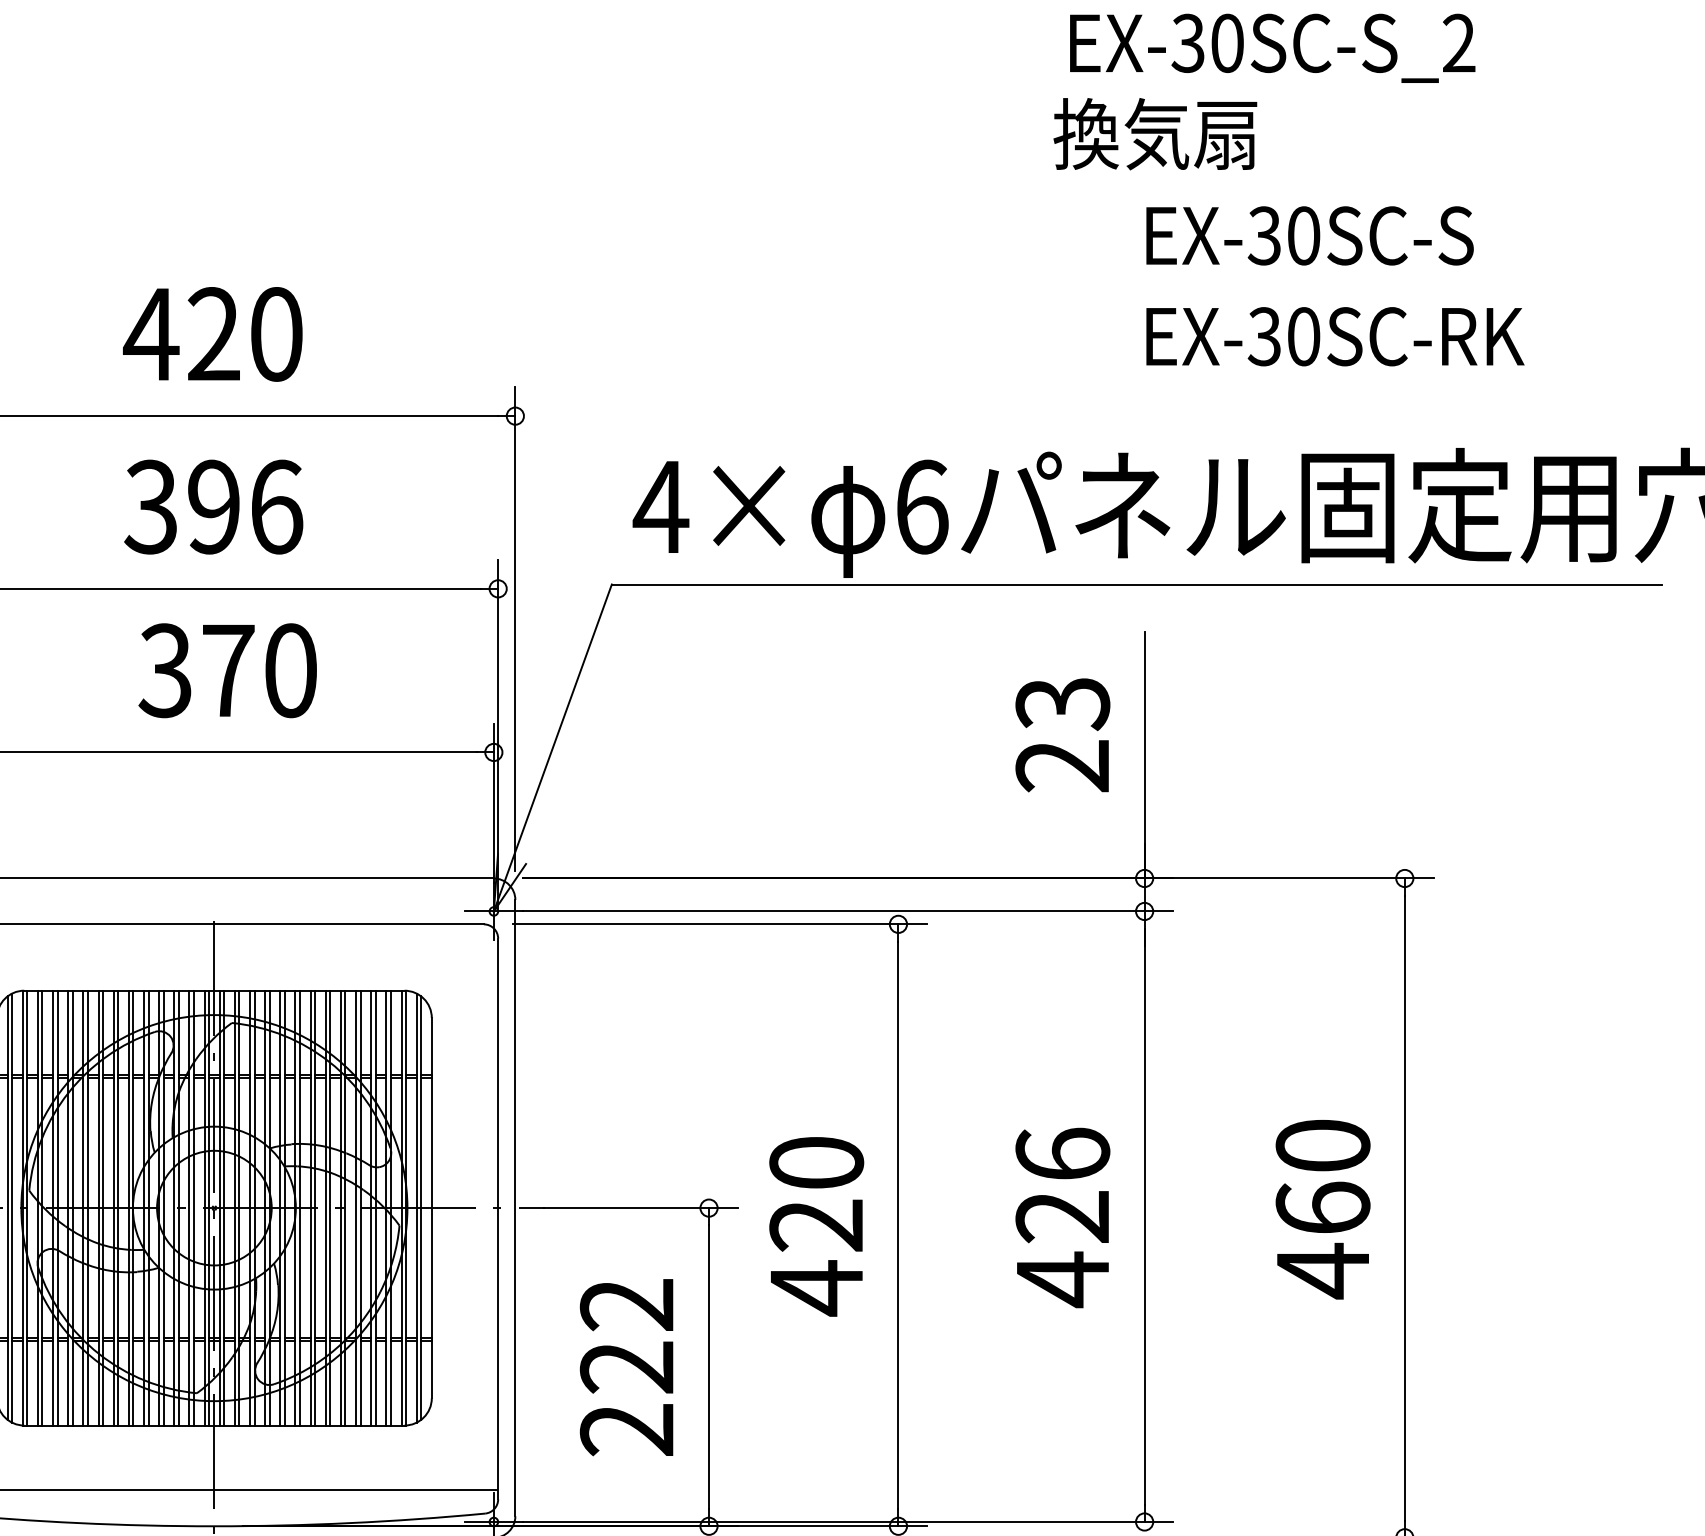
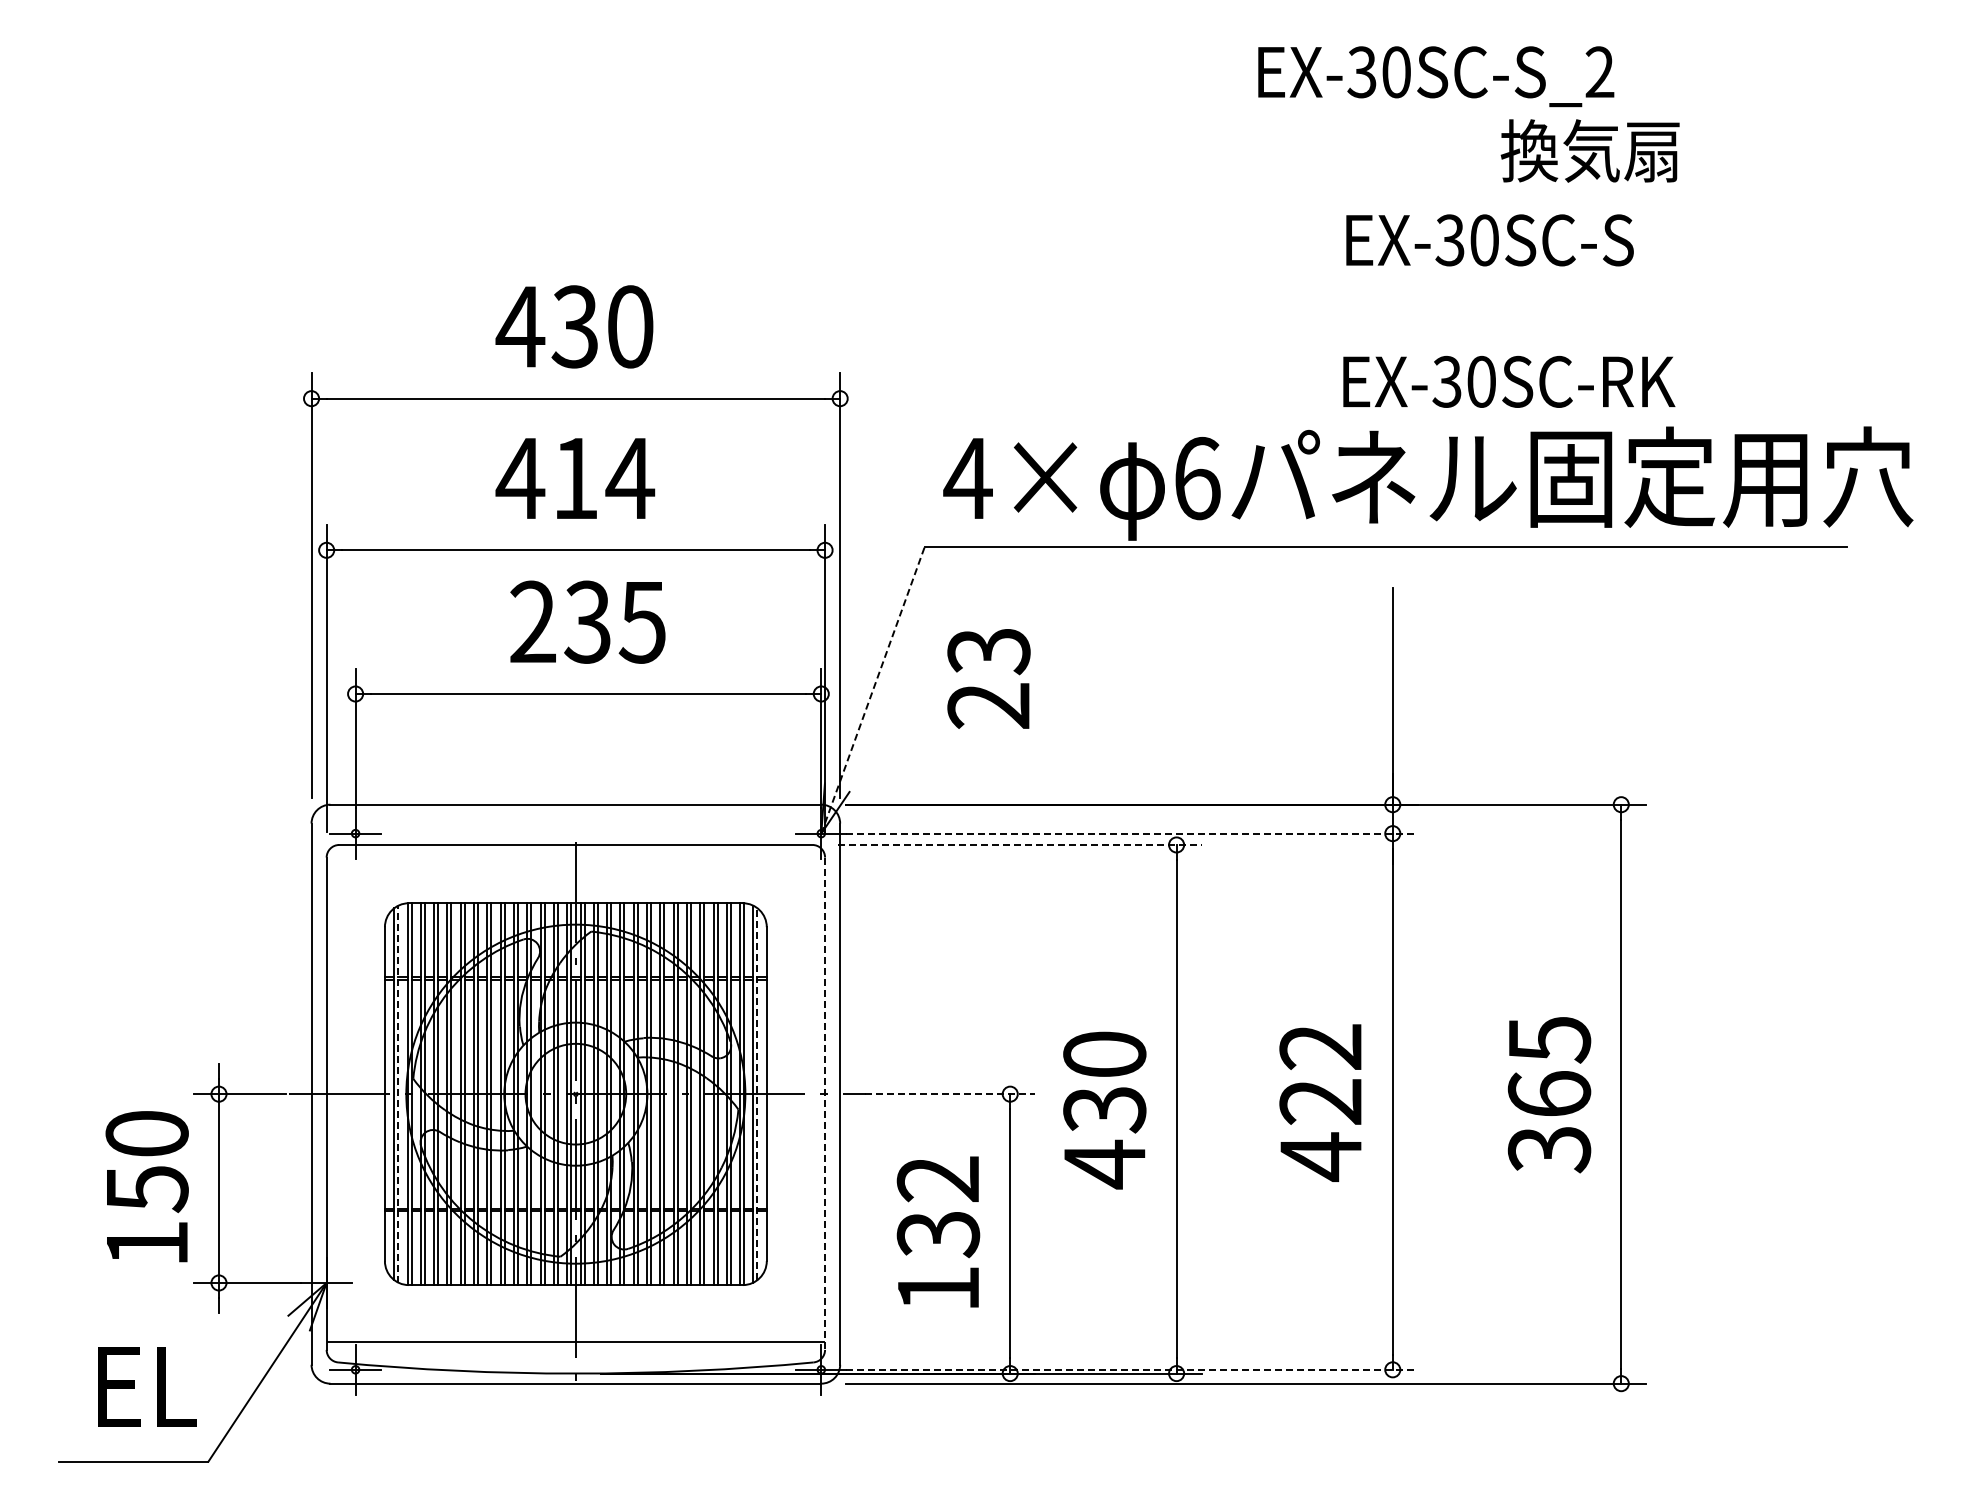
text: (1272, 48) -> (1436, 76), moved
text: (1154, 133) -> (1589, 150), moved
text: (1309, 236) -> (1489, 240), moved
text: (212, 333) -> (574, 326), 420 -> 430
text: (1335, 336) -> (1509, 381), moved
text: (213, 507) -> (575, 478), 396 -> 414
text: (227, 669) -> (587, 621), 370 -> 235
text: (1062, 734) -> (988, 678), moved
line: (553, 748) -> (873, 690), solid -> dashed
line: (848, 911) -> (1132, 833), solid -> dashed
line: (720, 923) -> (1020, 844), solid -> dashed
text: (1062, 1153) -> (1320, 1046), 426 -> 422
line: (12, 1207) -> (398, 1093), solid -> dashed
line: (421, 1208) -> (757, 1094), solid -> dashed
line: (640, 1208) -> (950, 1094), solid -> dashed
text: (1323, 1209) -> (1549, 1095), 460 -> 365
line: (498, 1219) -> (825, 1104), solid -> dashed
text: (816, 1225) -> (1104, 1109), 420 -> 430
text: (627, 1398) -> (938, 1261), 222 -> 132
line: (848, 1521) -> (1132, 1369), solid -> dashed

